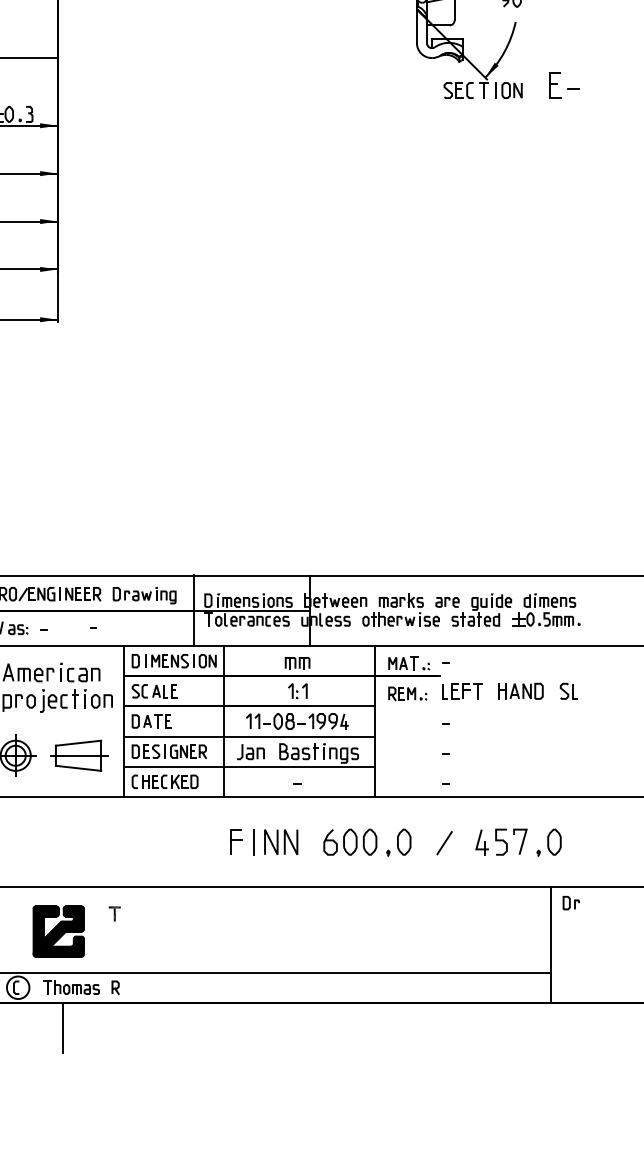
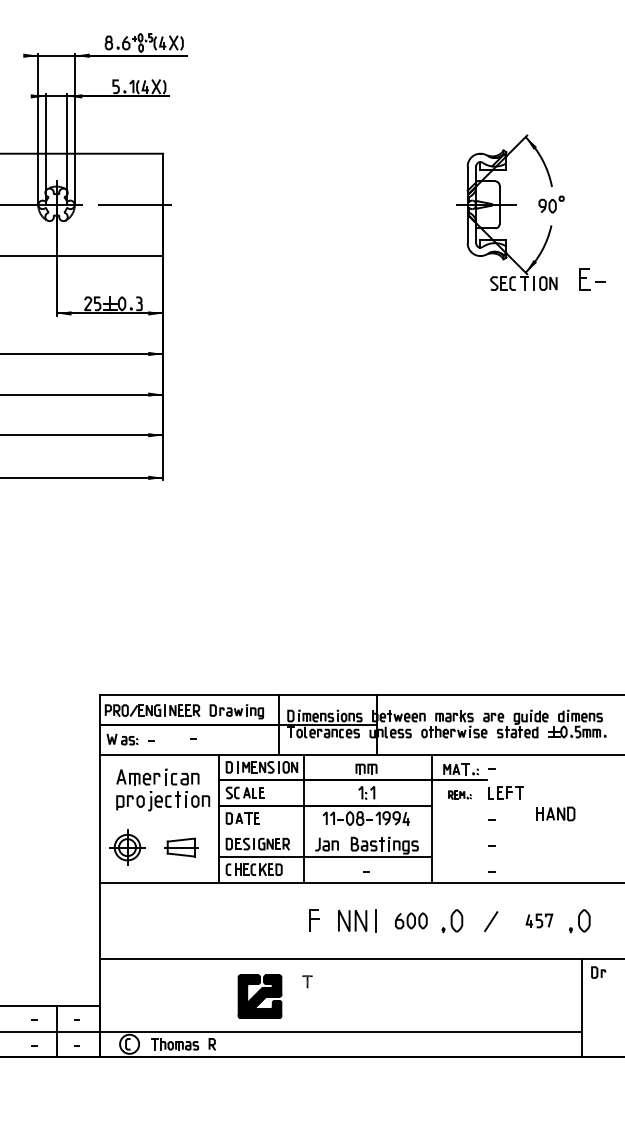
part: (520, 690) -> (555, 813), moved
part: (567, 690) -> (595, 792), removed
part: (407, 693) -> (459, 794), size x0.7
line: (249, 736) -> (325, 831), removed
part: (79, 755) -> (181, 847), size x0.7
line: (252, 841) -> (375, 920), moved
part: (350, 841) -> (411, 920), size x0.7
part: (501, 841) -> (539, 920), size x0.6
part: (75, 931) -> (274, 996), moved
line: (62, 1028) -> (167, 1078), removed

